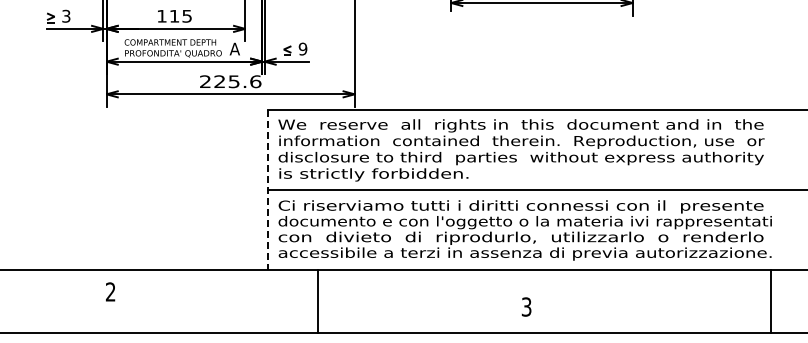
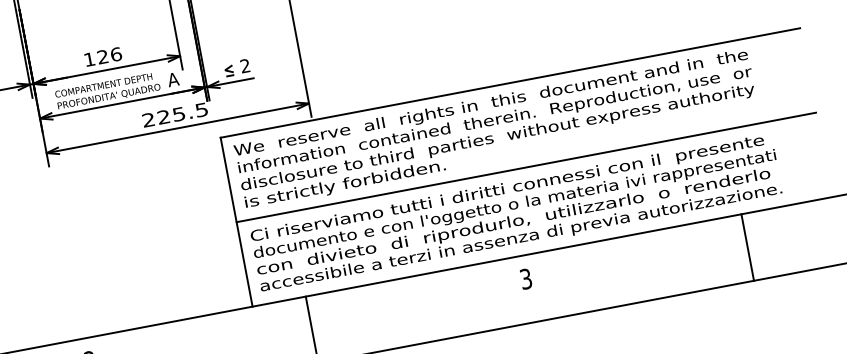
text: (180, 15) -> (109, 54), 115 -> 126
text: (302, 48) -> (244, 65), 9 -> 2
text: (255, 81) -> (201, 109), 225.6 -> 225.5
line: (268, 190) -> (237, 222), dashed -> solid
line: (771, 301) -> (747, 247), moved
text: (526, 306) -> (525, 278), moved

